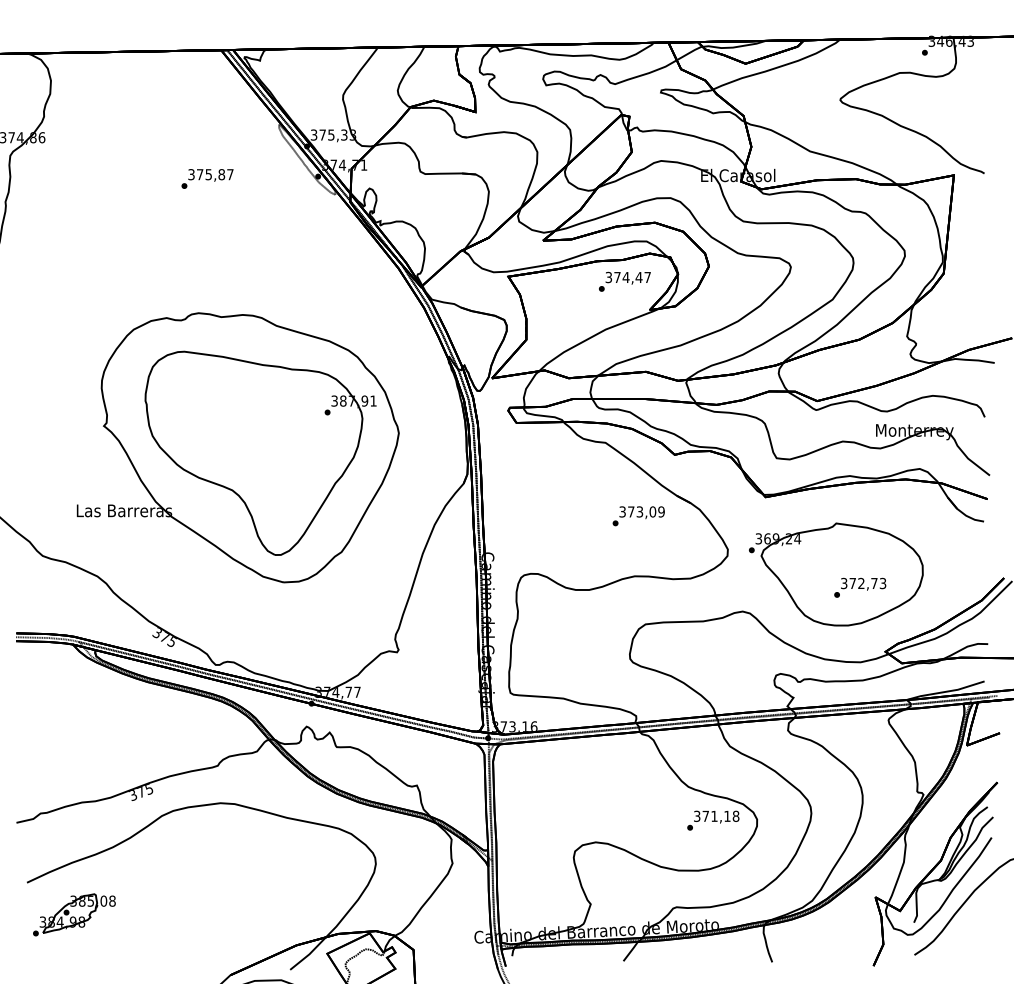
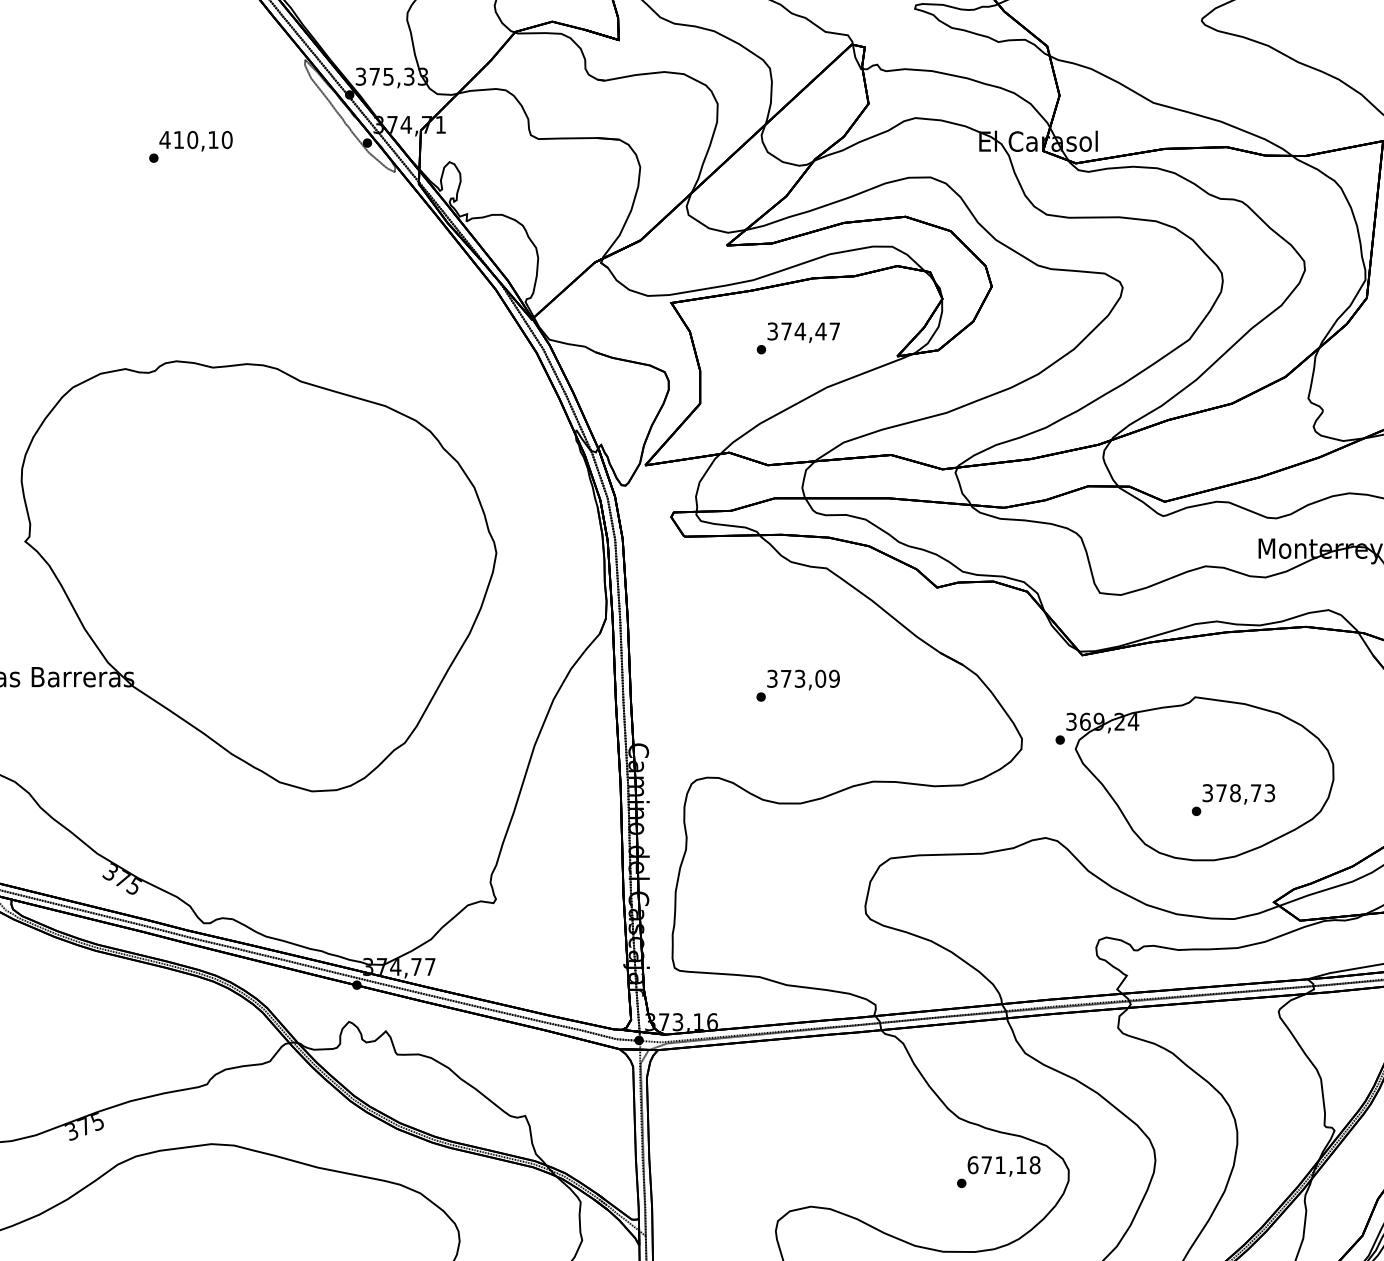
text: (210, 174) -> (195, 139), 375,87 -> 410,10
text: (624, 281) -> (797, 337), moved
part: (260, 452) -> (275, 583), removed
text: (638, 516) -> (797, 686), moved
text: (861, 583) -> (1235, 793), 372,73 -> 378,73
text: (696, 815) -> (971, 1163), 371,18 -> 671,18

